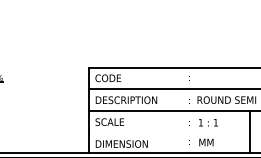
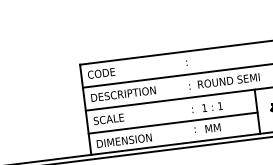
line: (169, 133) -> (173, 123), added

